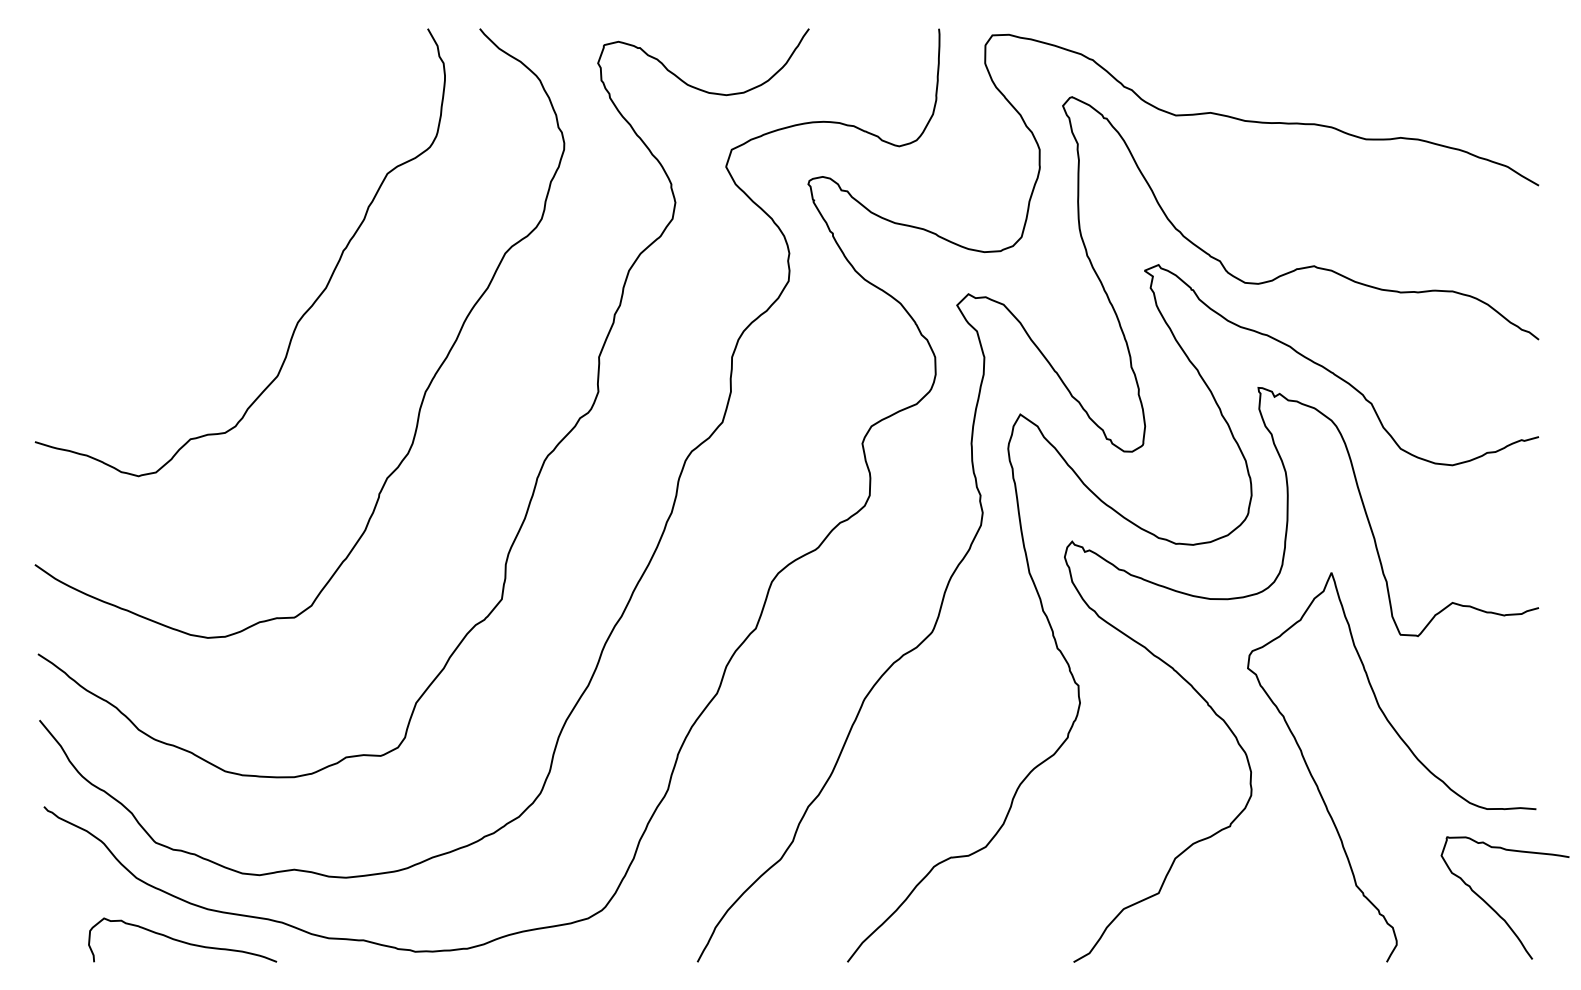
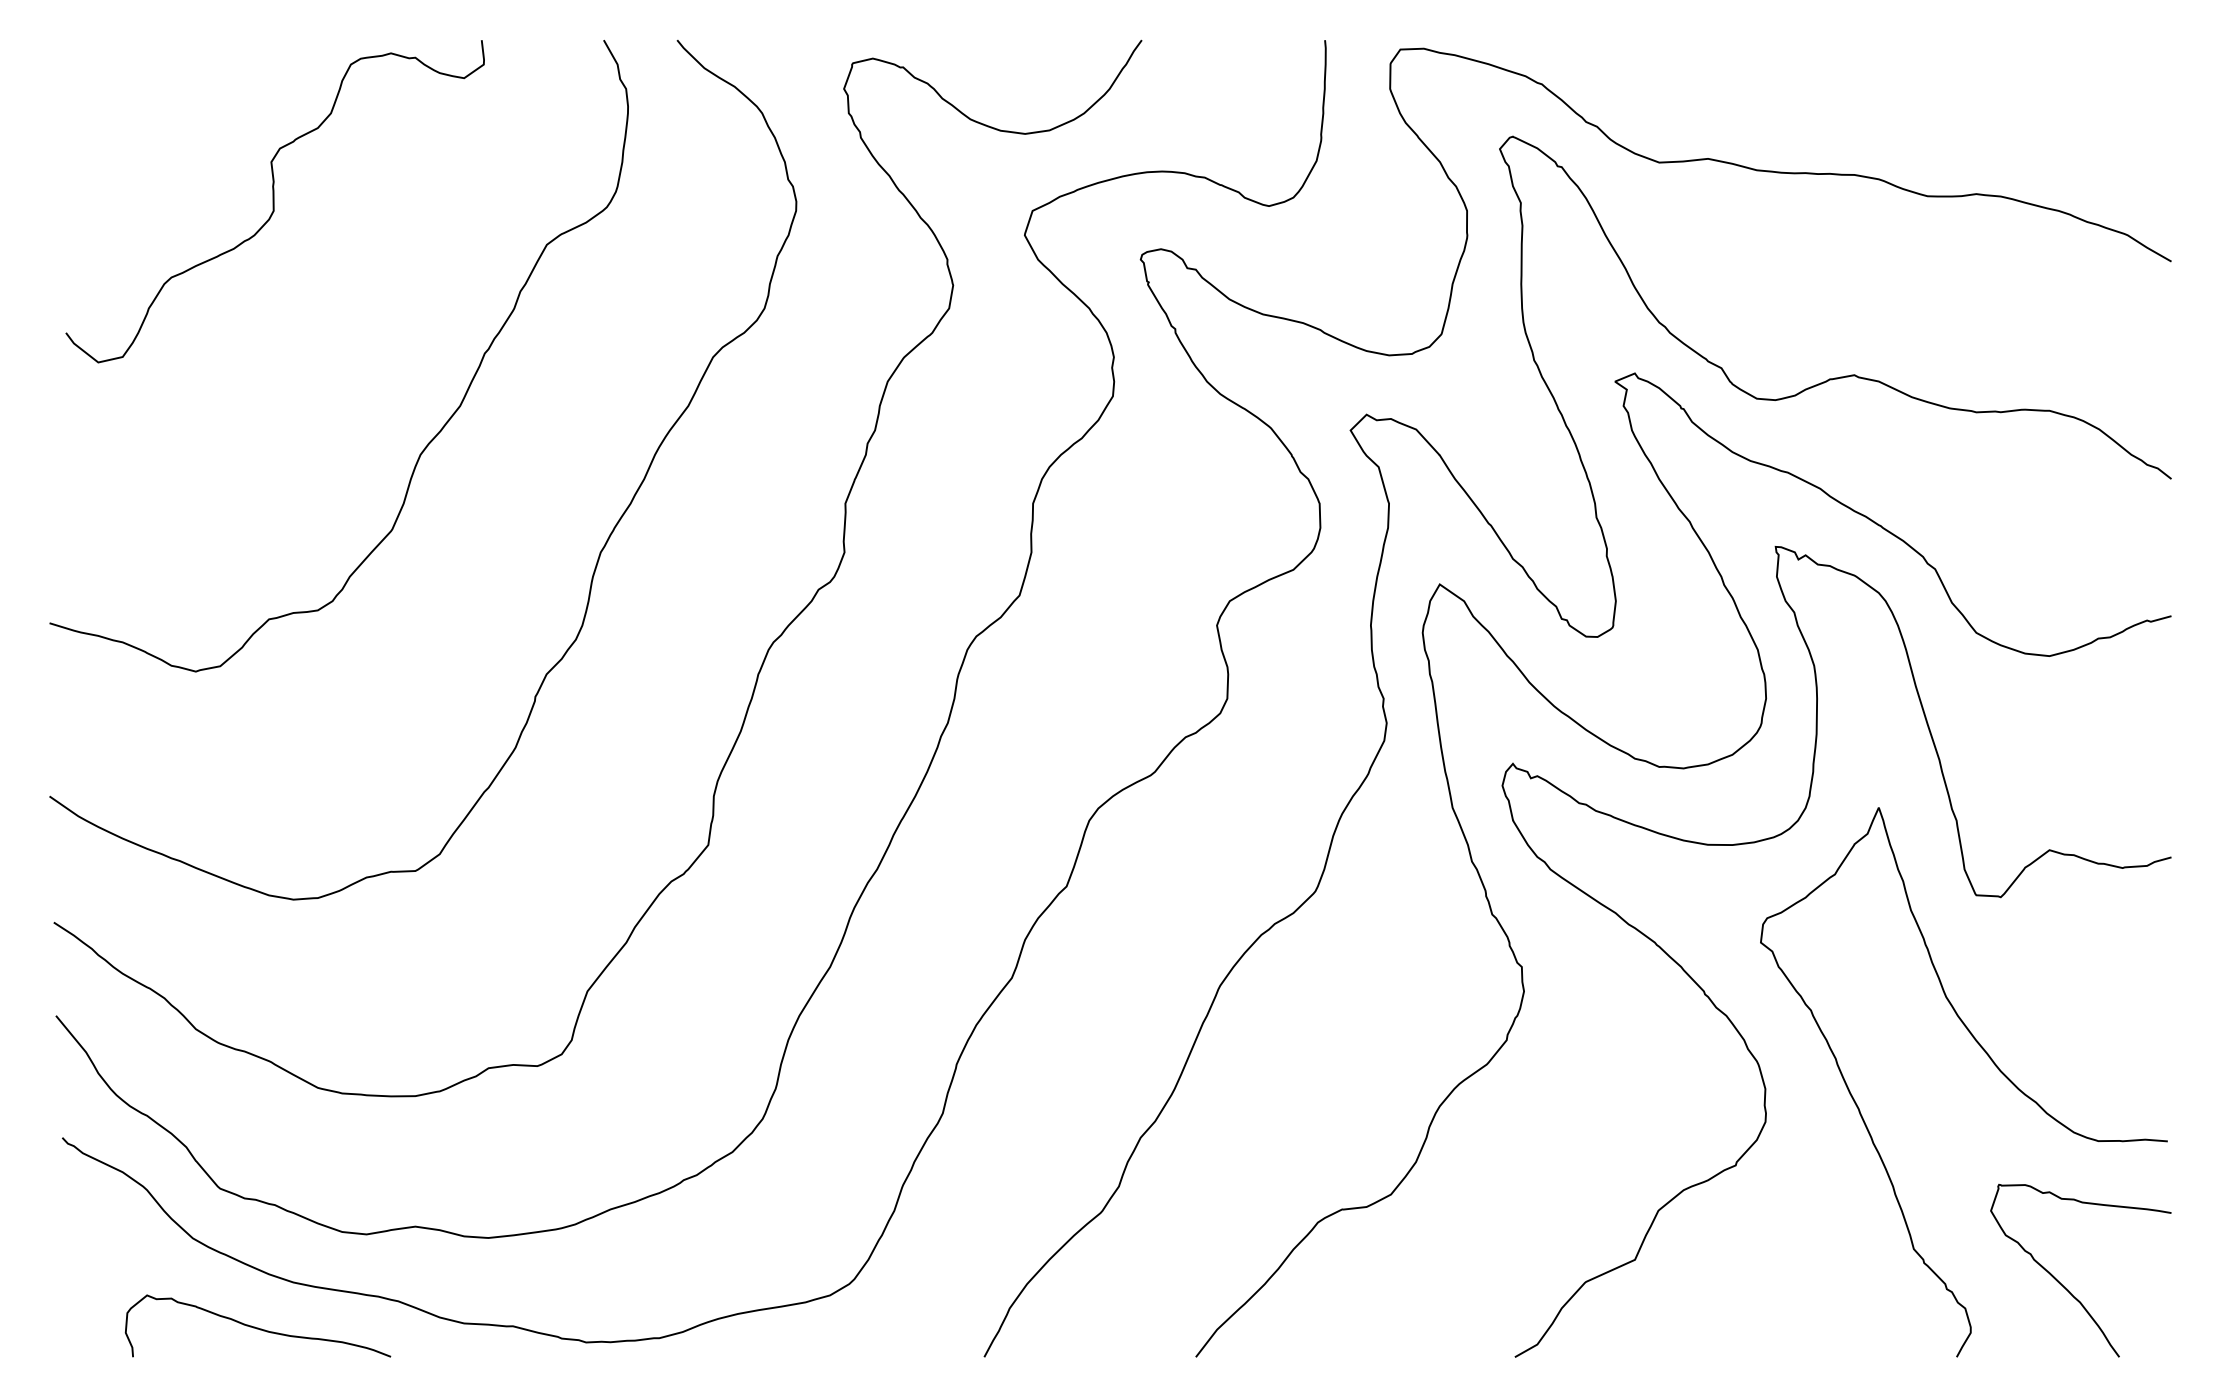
curve: (194, 143) -> (274, 201), added
curve: (1495, 910) -> (2067, 1288), moved

